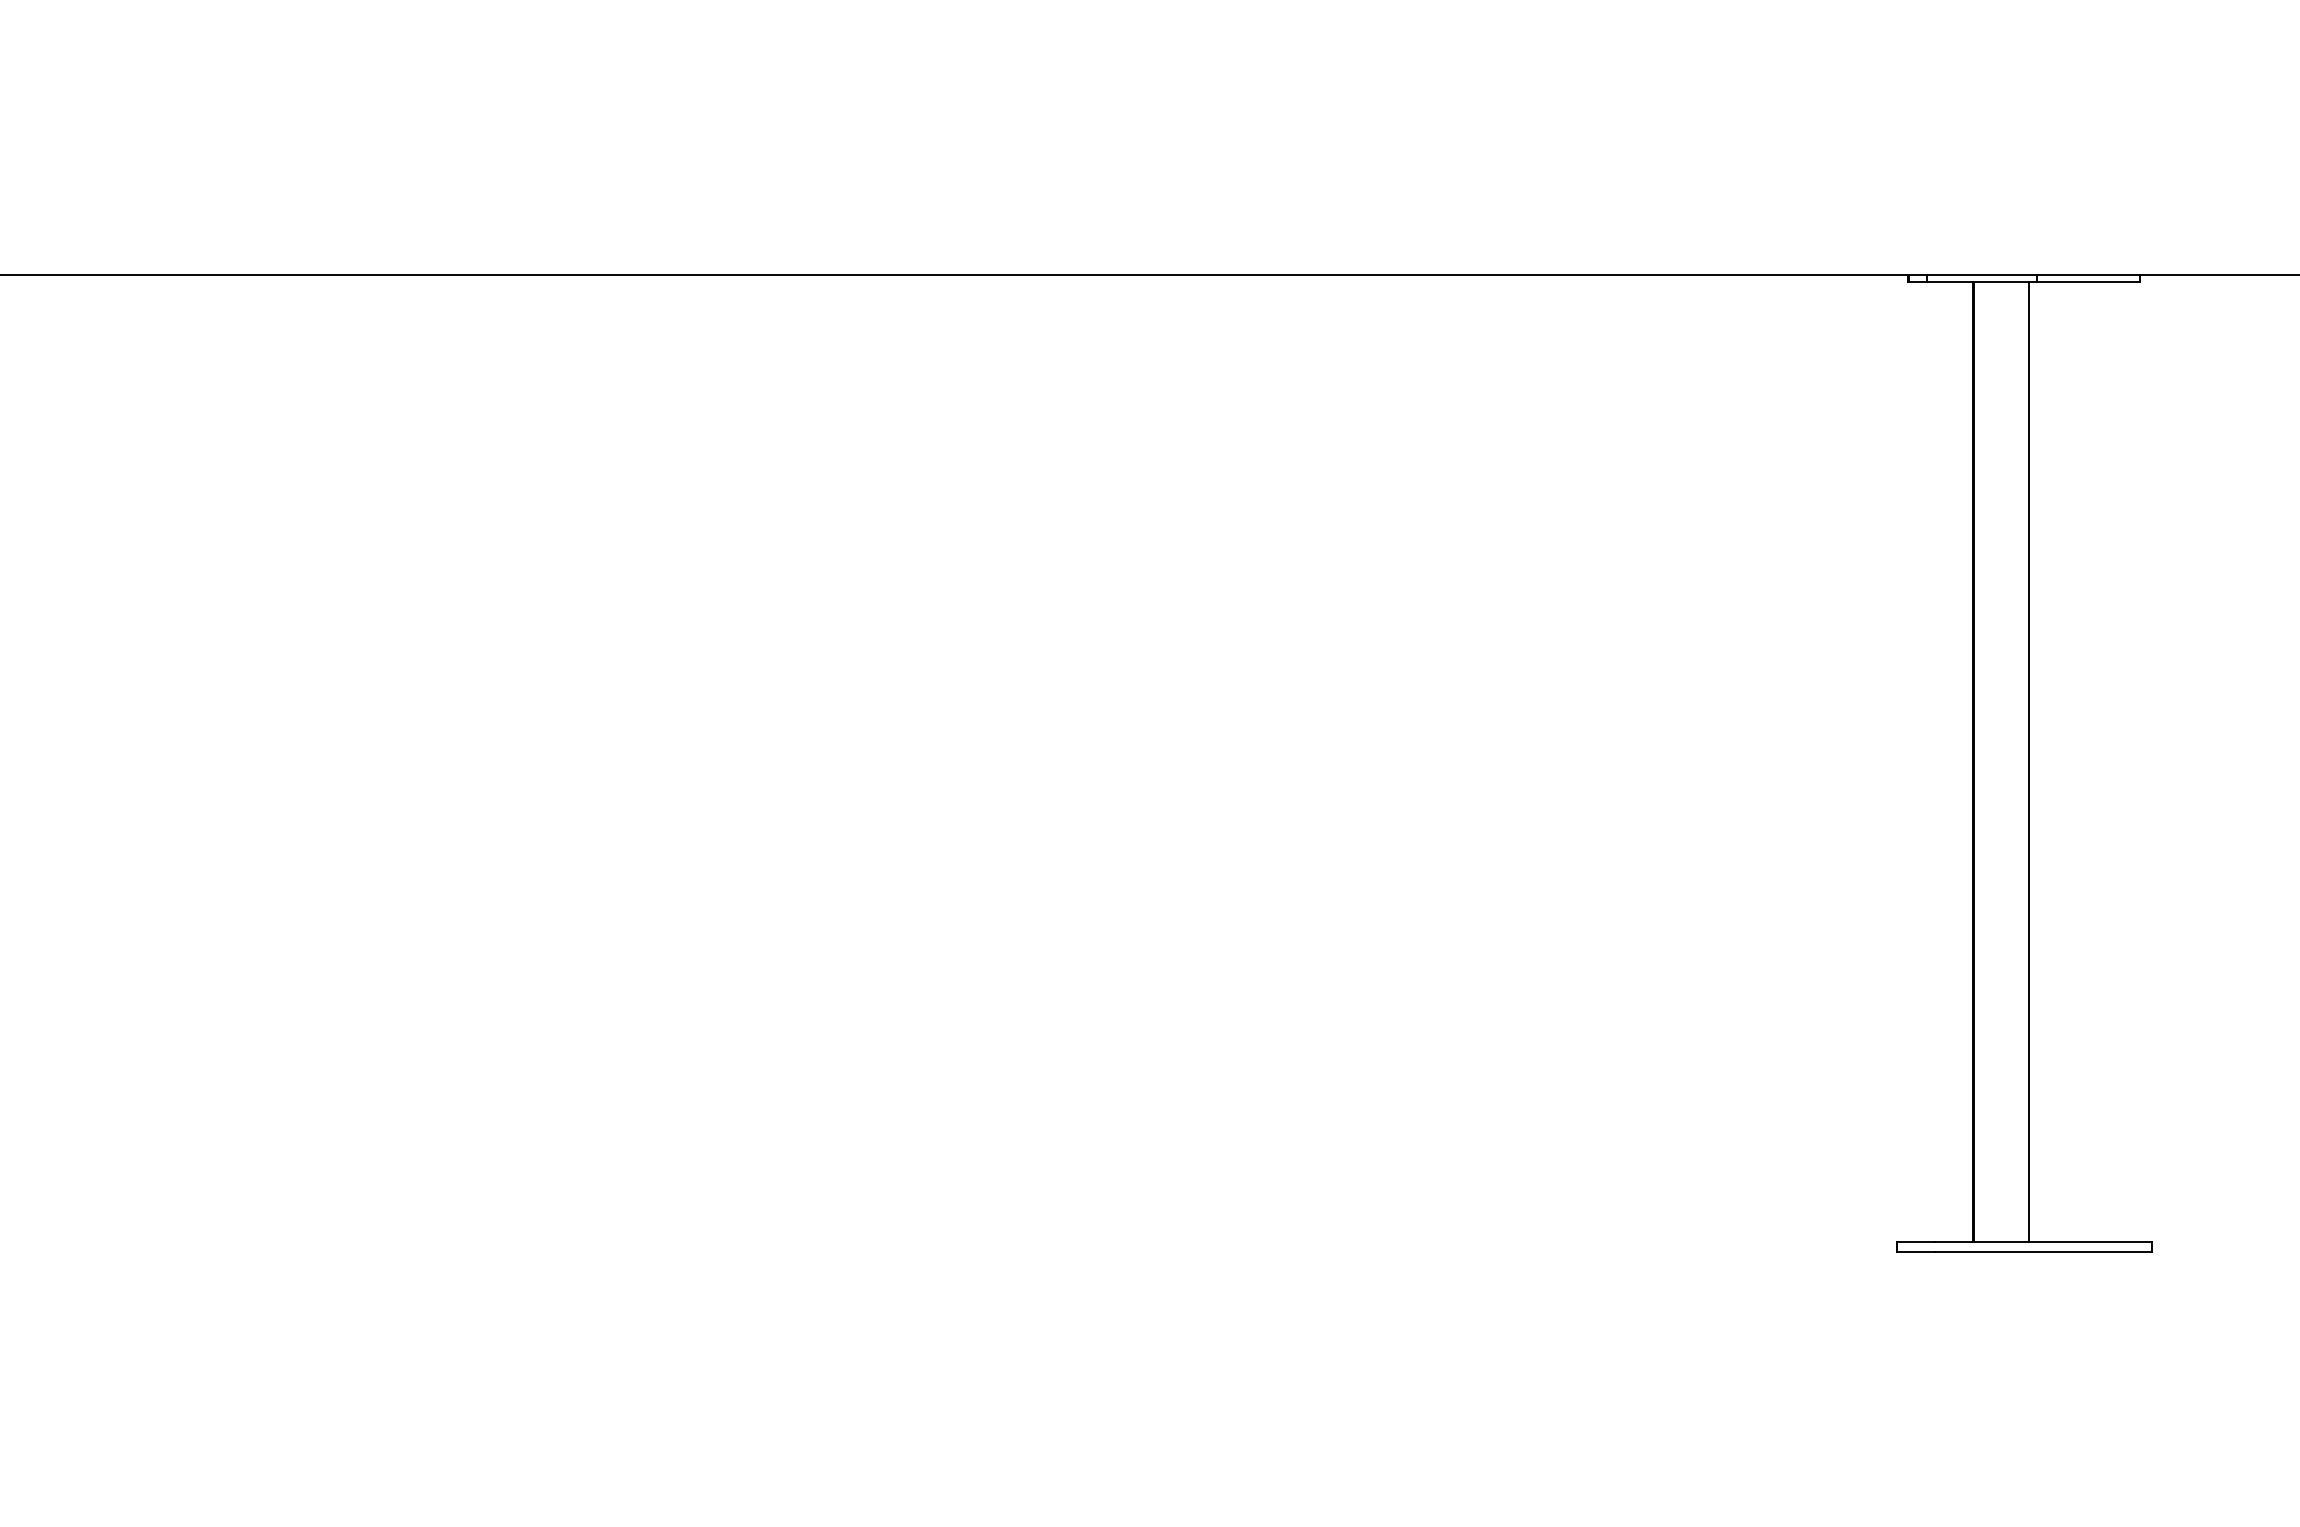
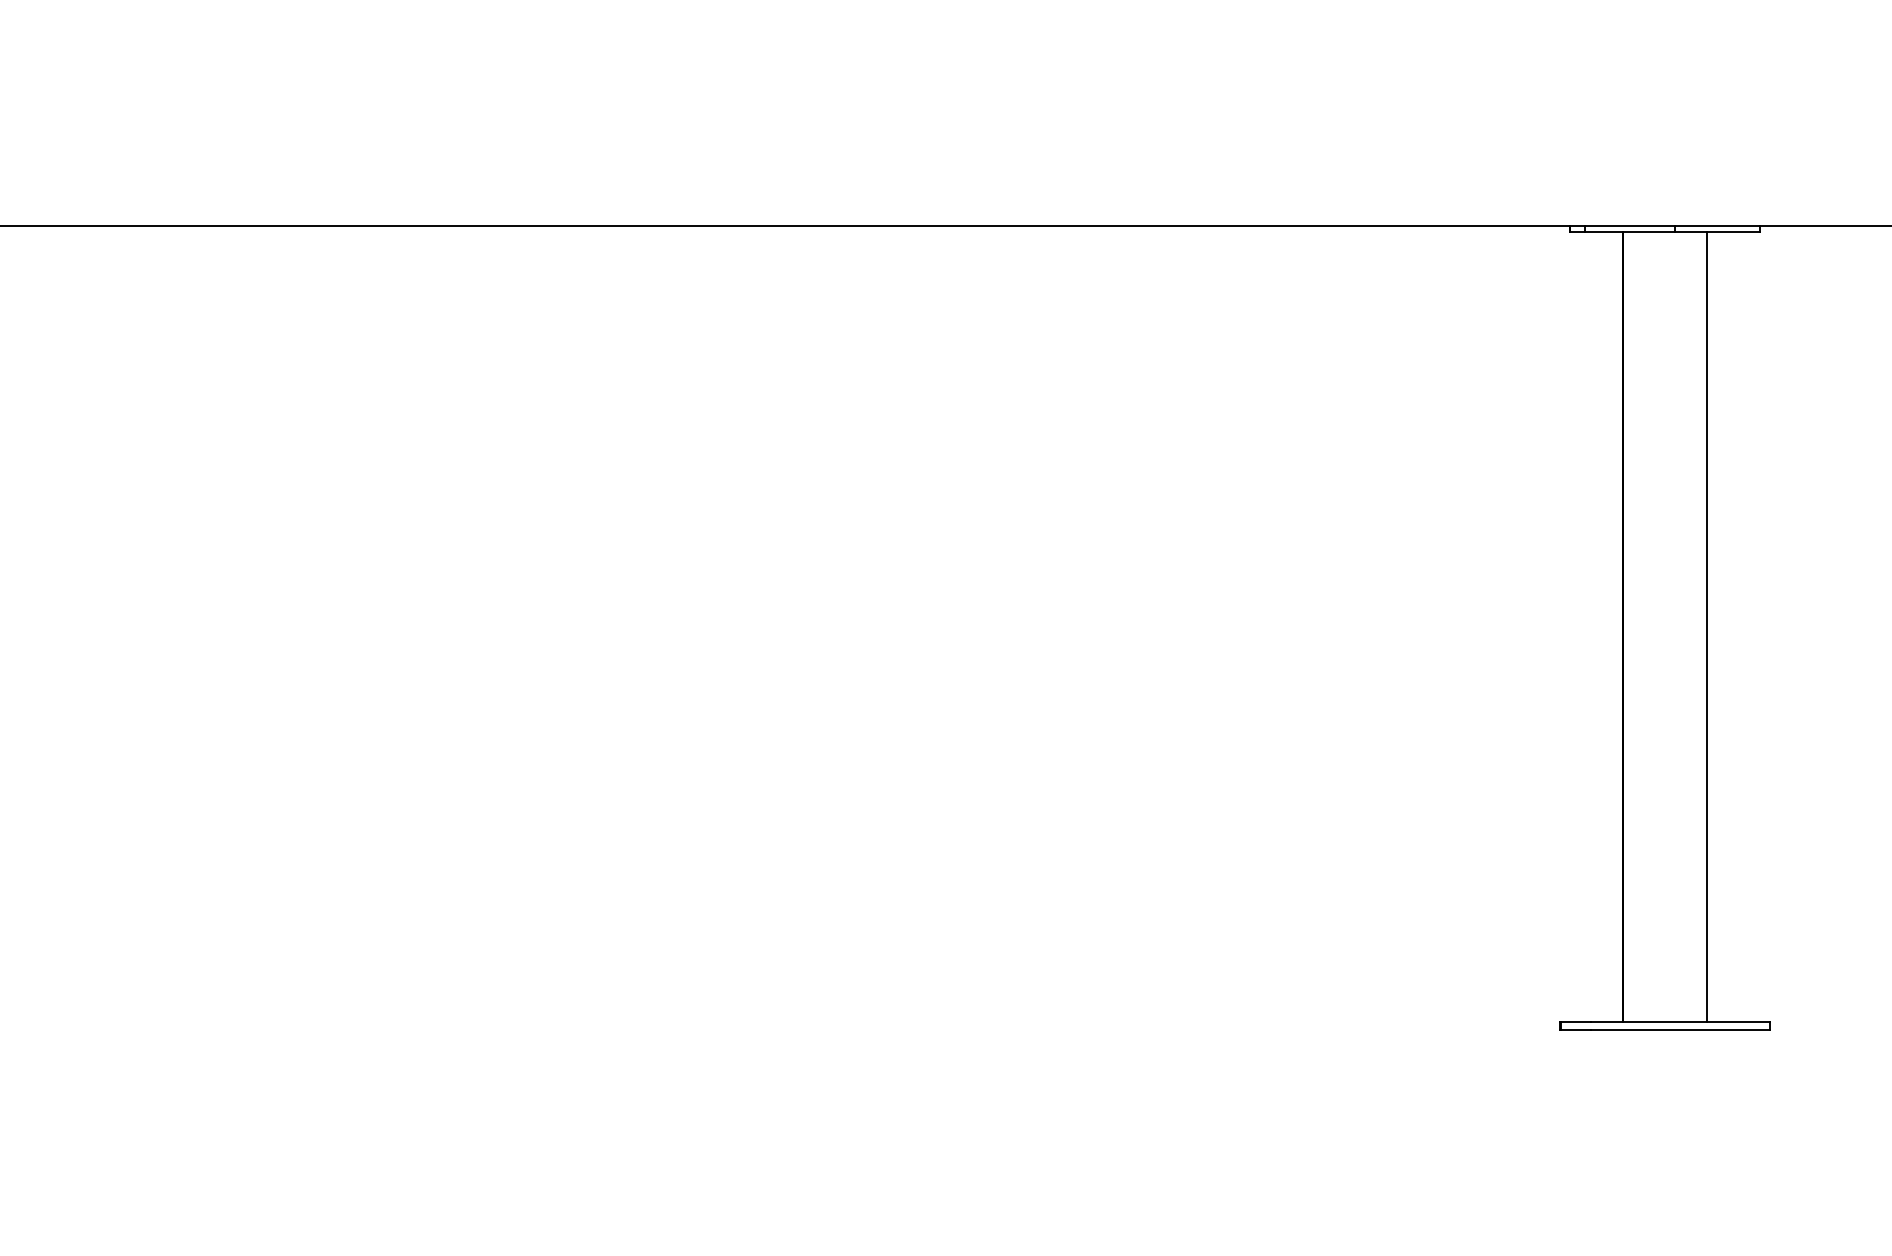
line: (2028, 762) -> (1707, 627), moved

